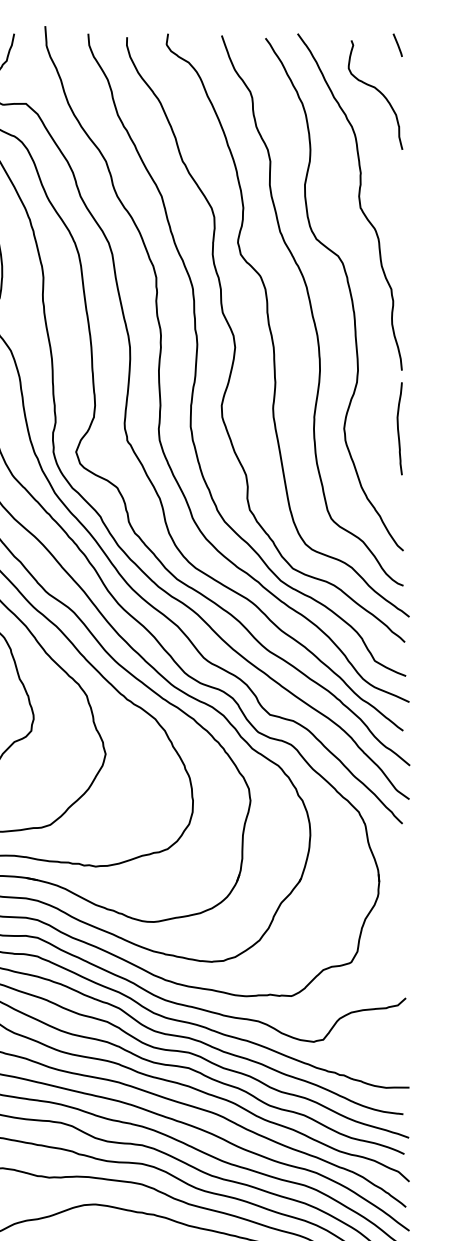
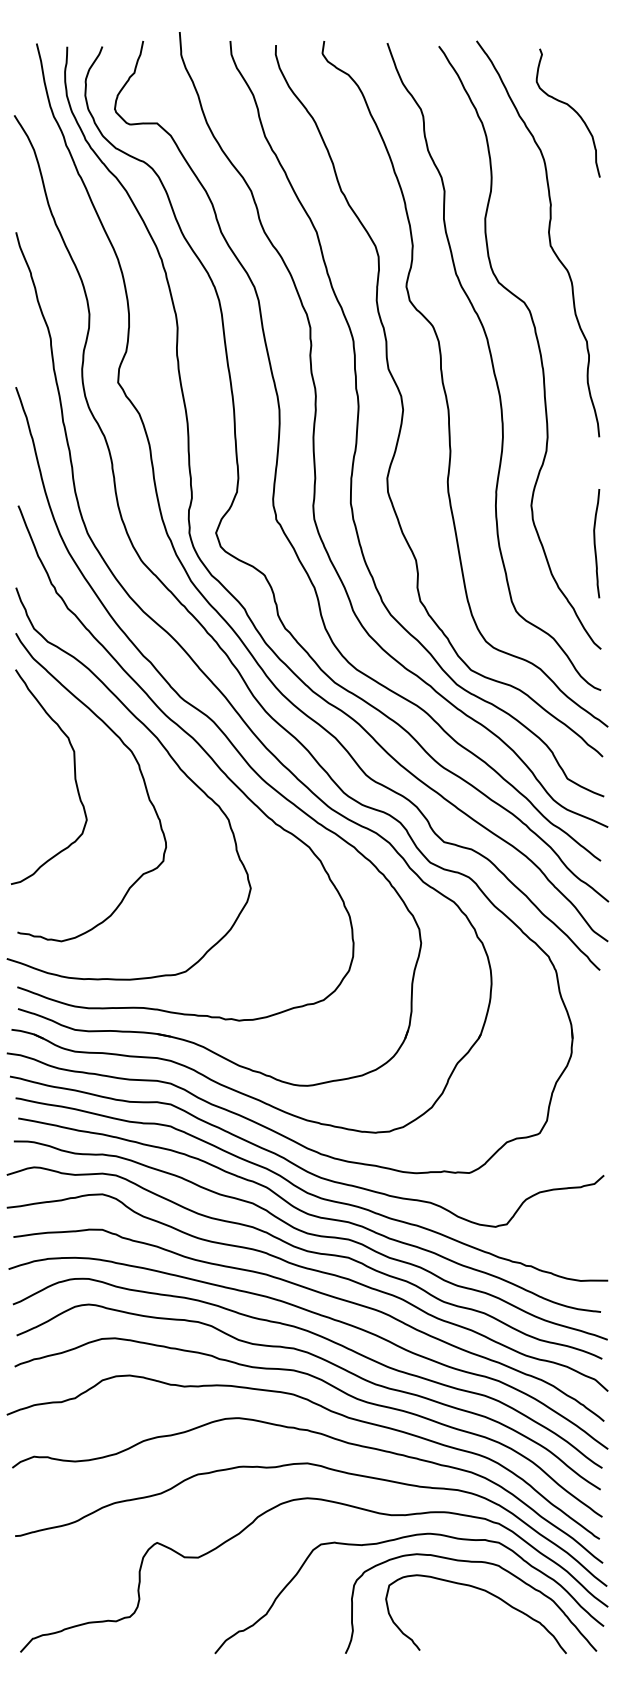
line: (397, 45) -> (594, 54), removed
curve: (398, 428) -> (595, 543), moved

